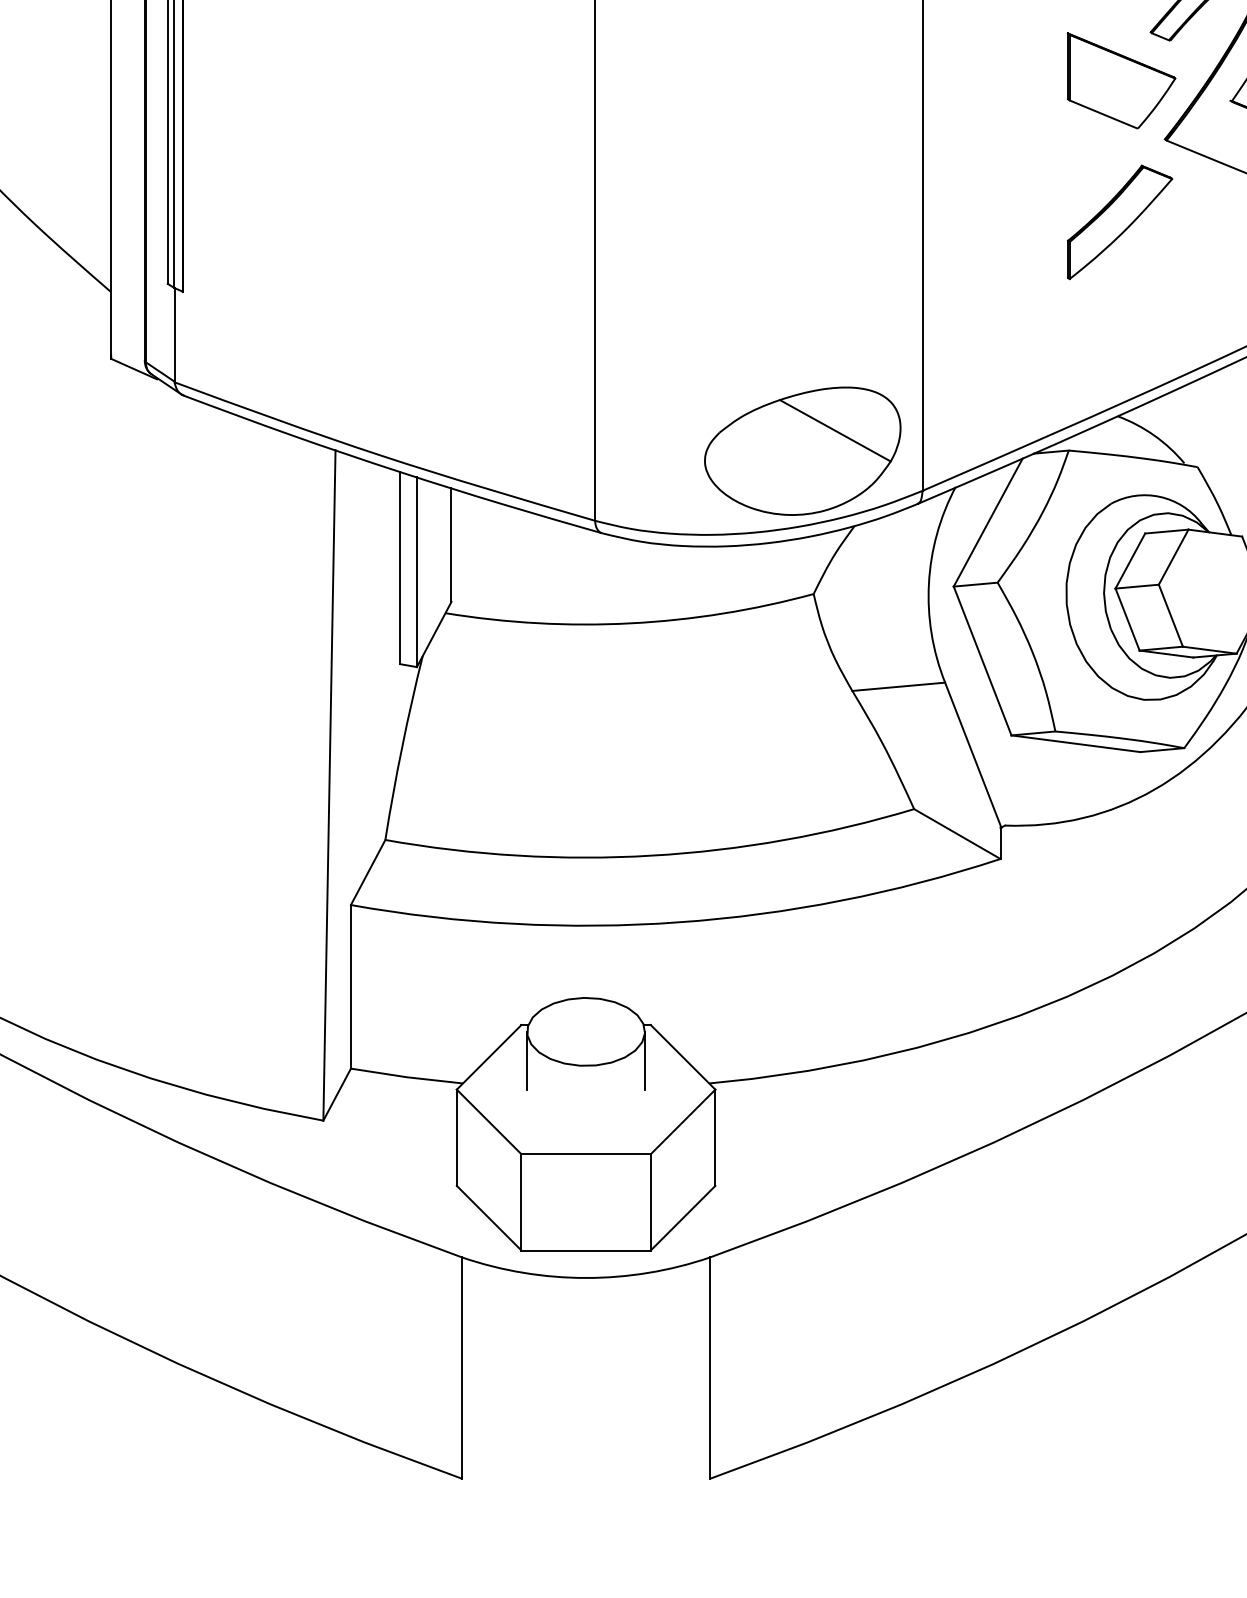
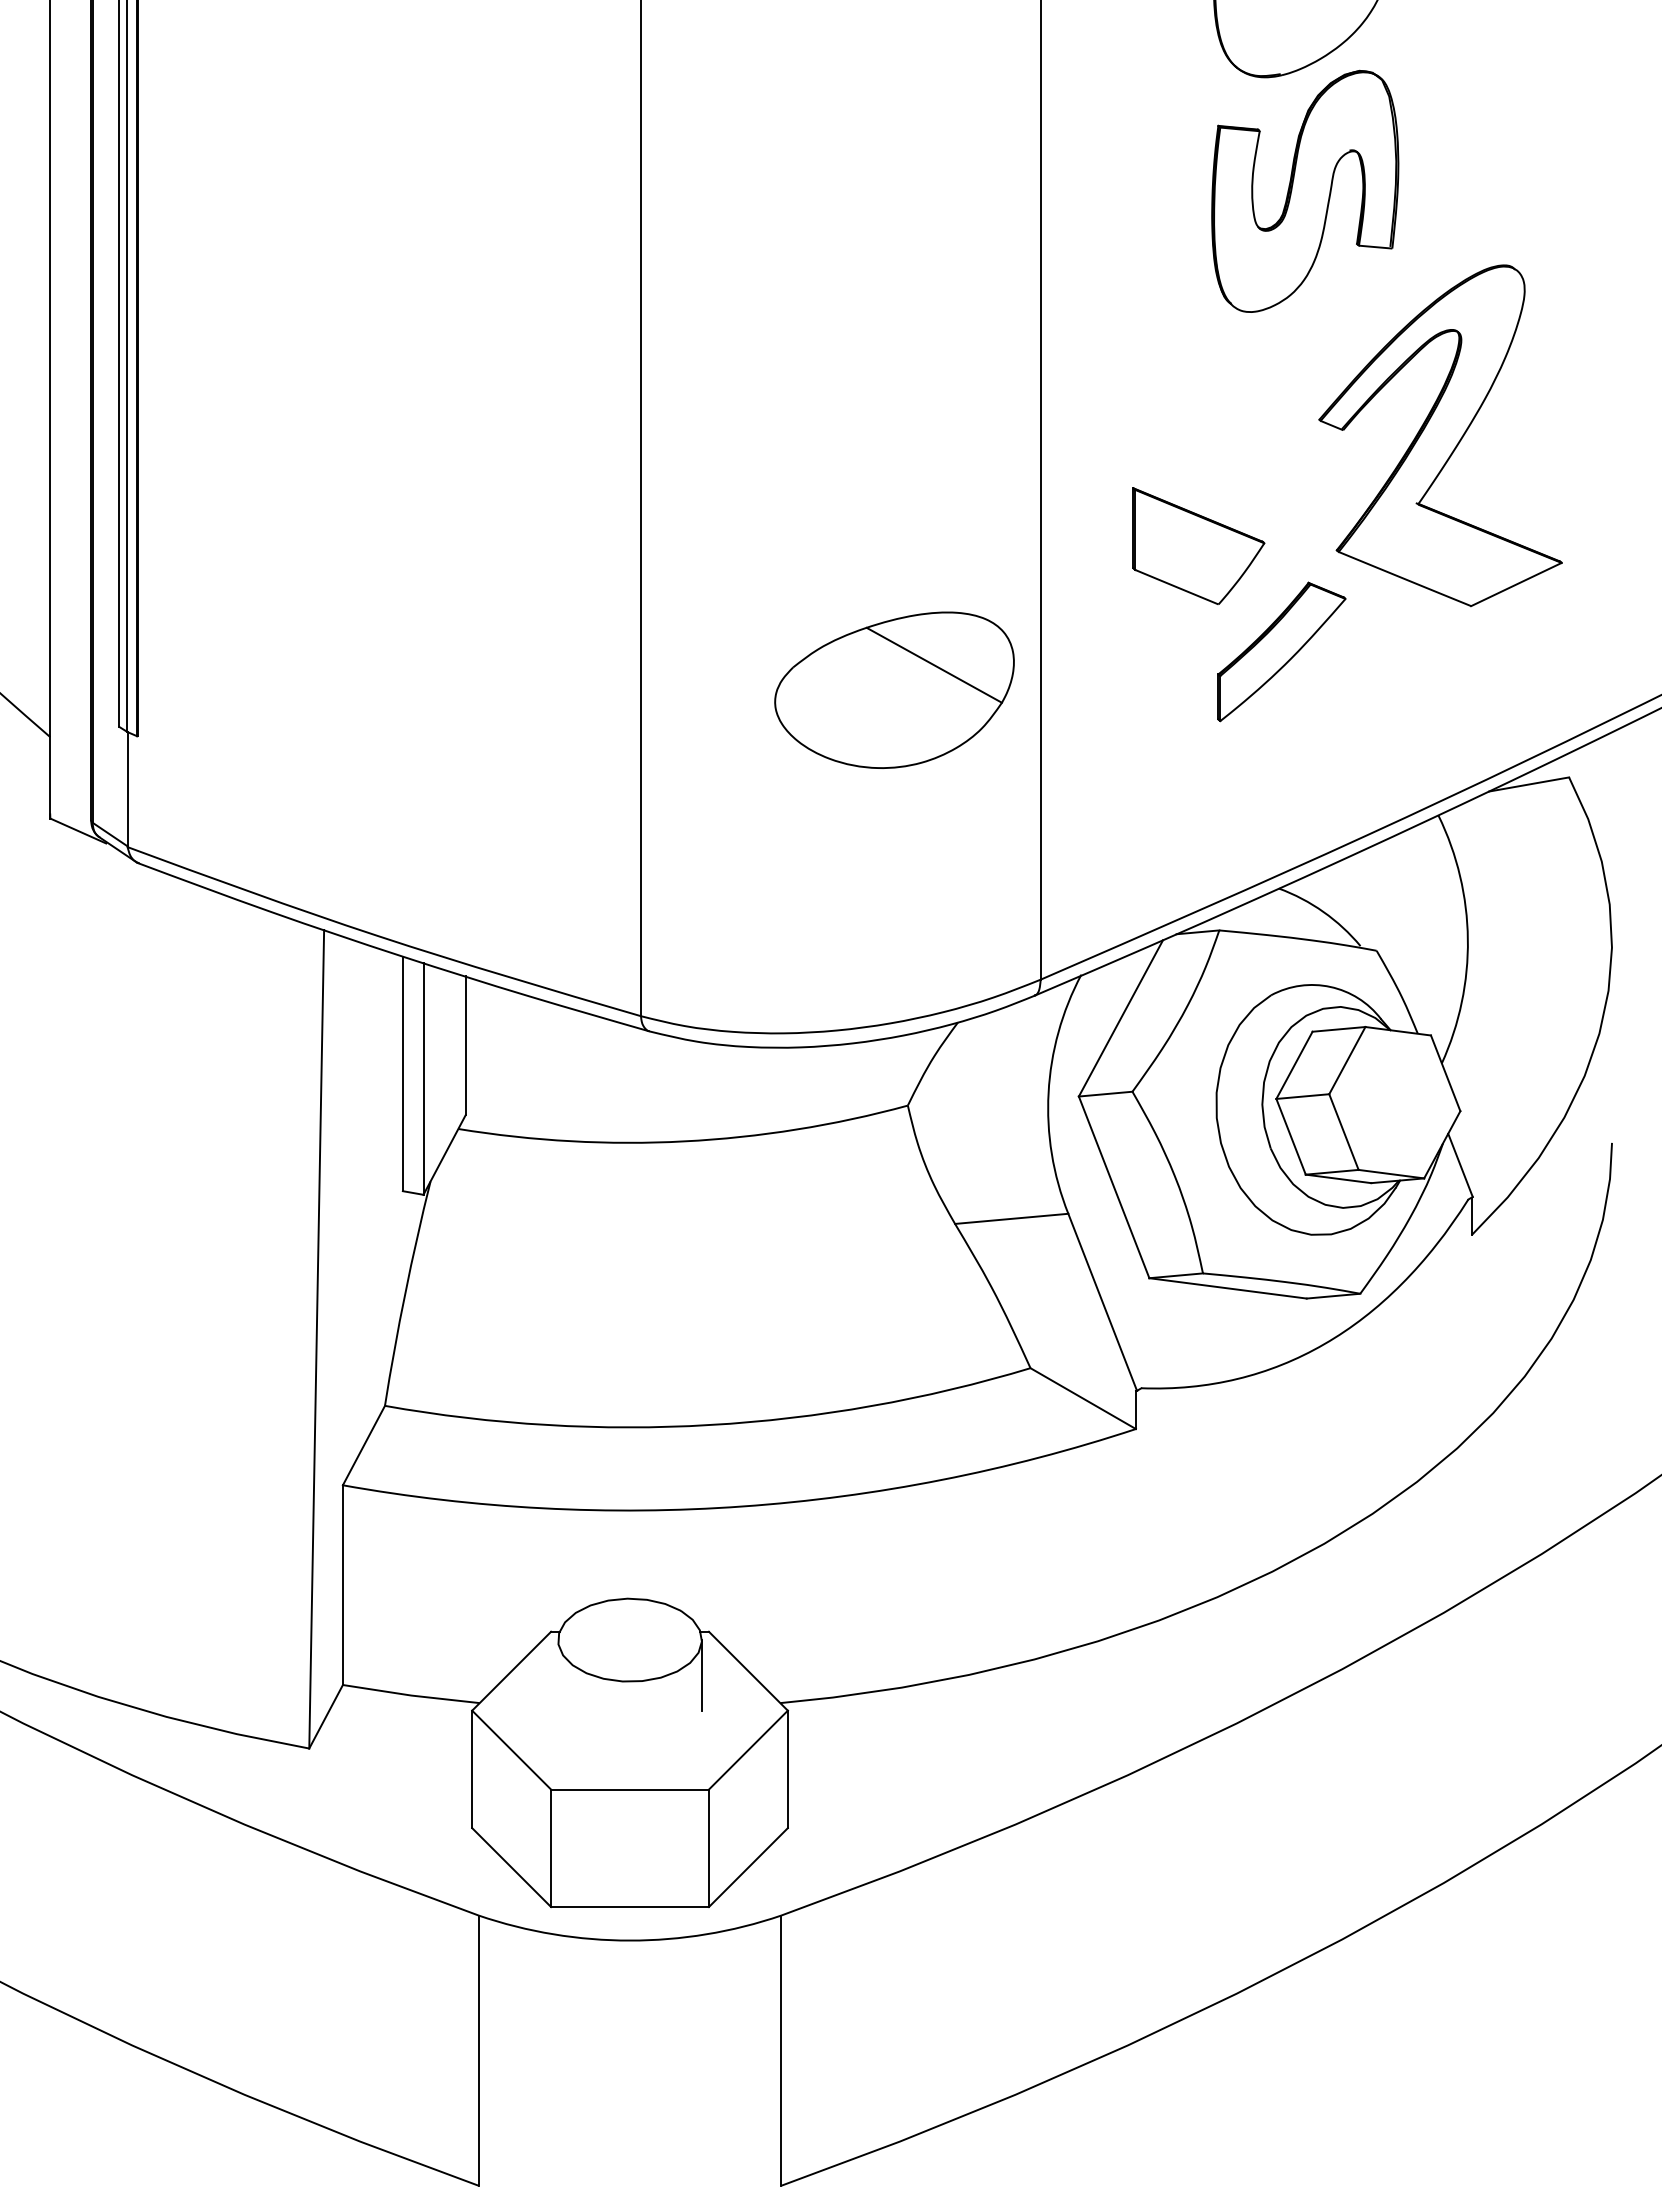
part: (1121, 80) -> (1198, 545), moved
part: (802, 450) -> (894, 689), moved
line: (527, 1060) -> (558, 1675), removed

